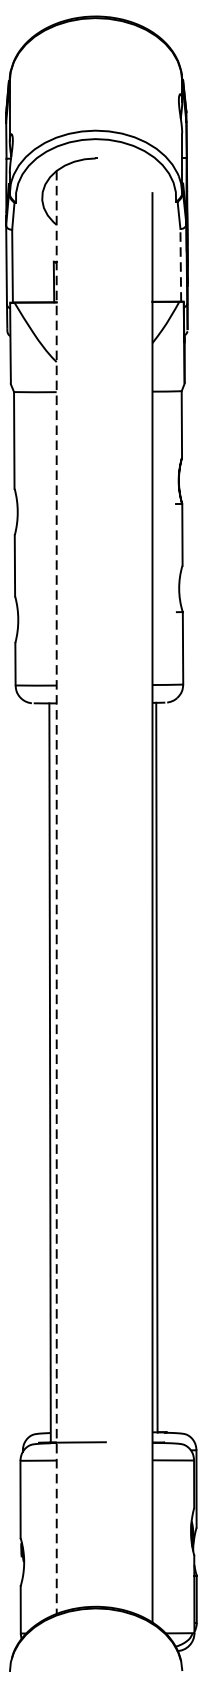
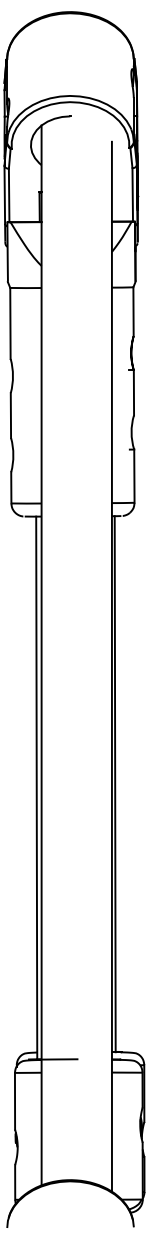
line: (180, 264) -> (132, 194), dashed -> solid
line: (56, 892) -> (41, 655), dashed -> solid

